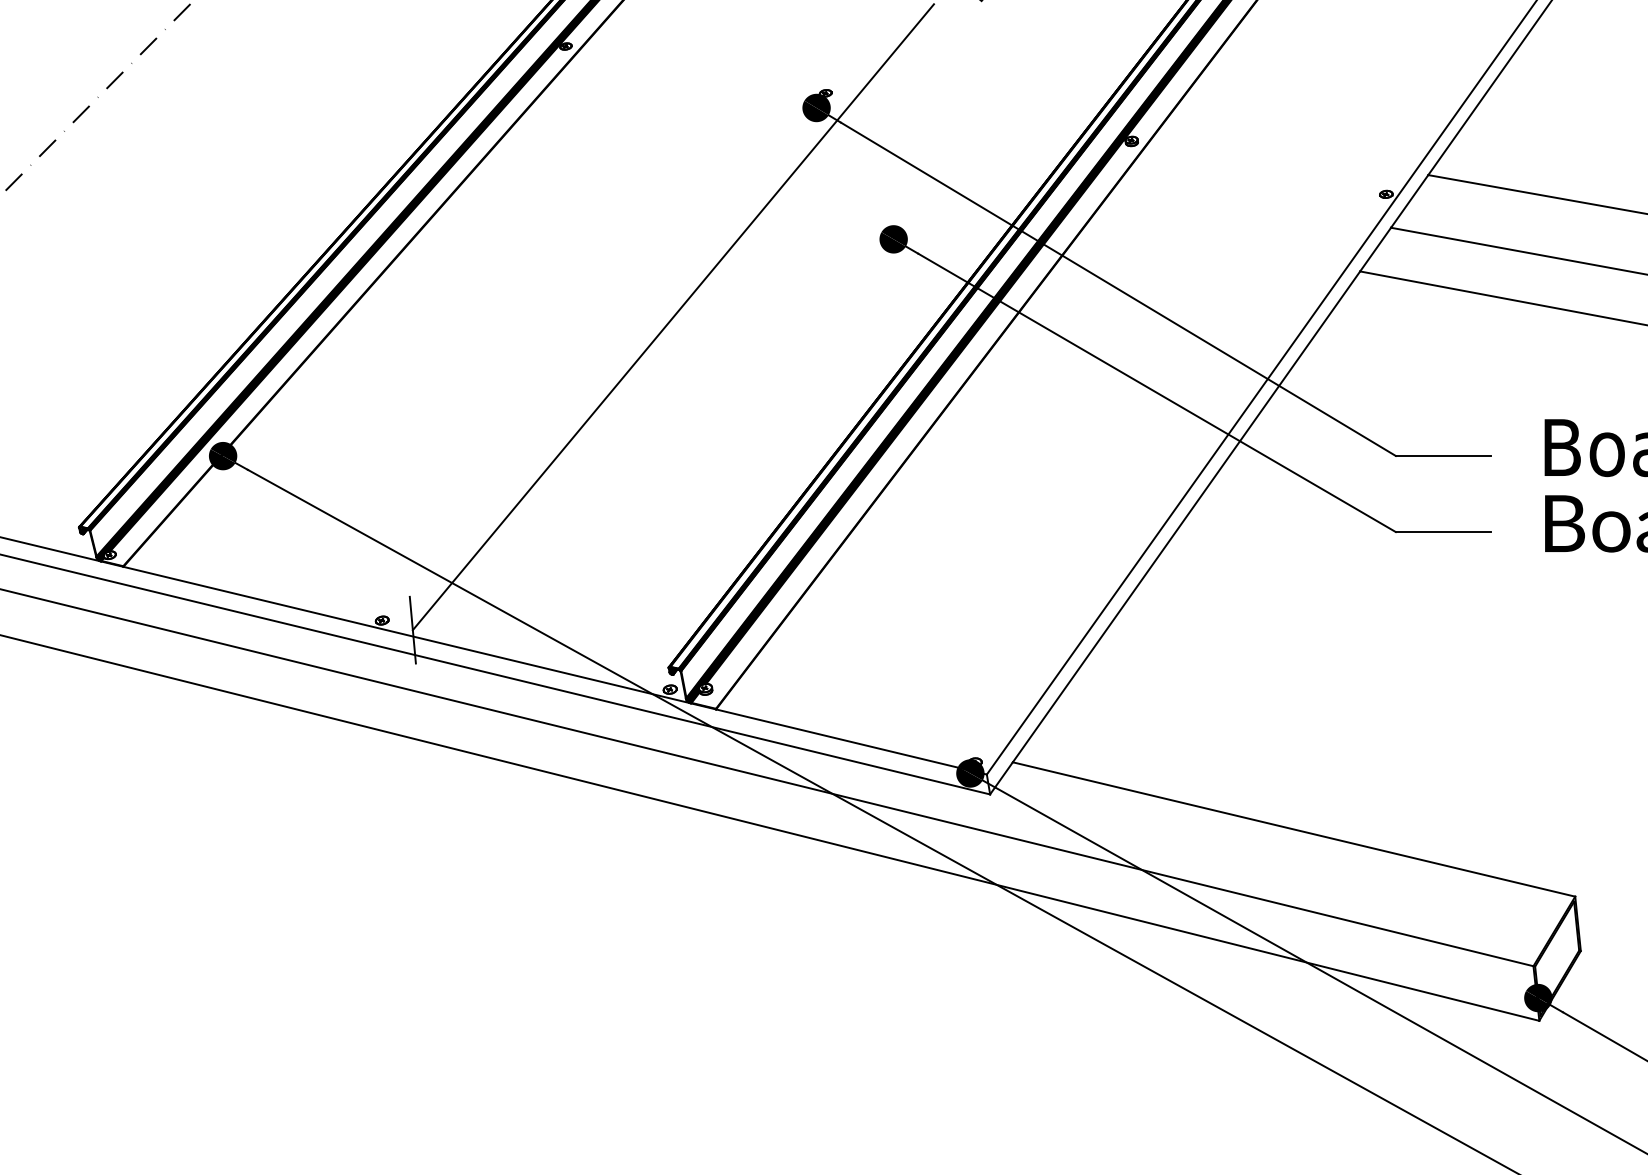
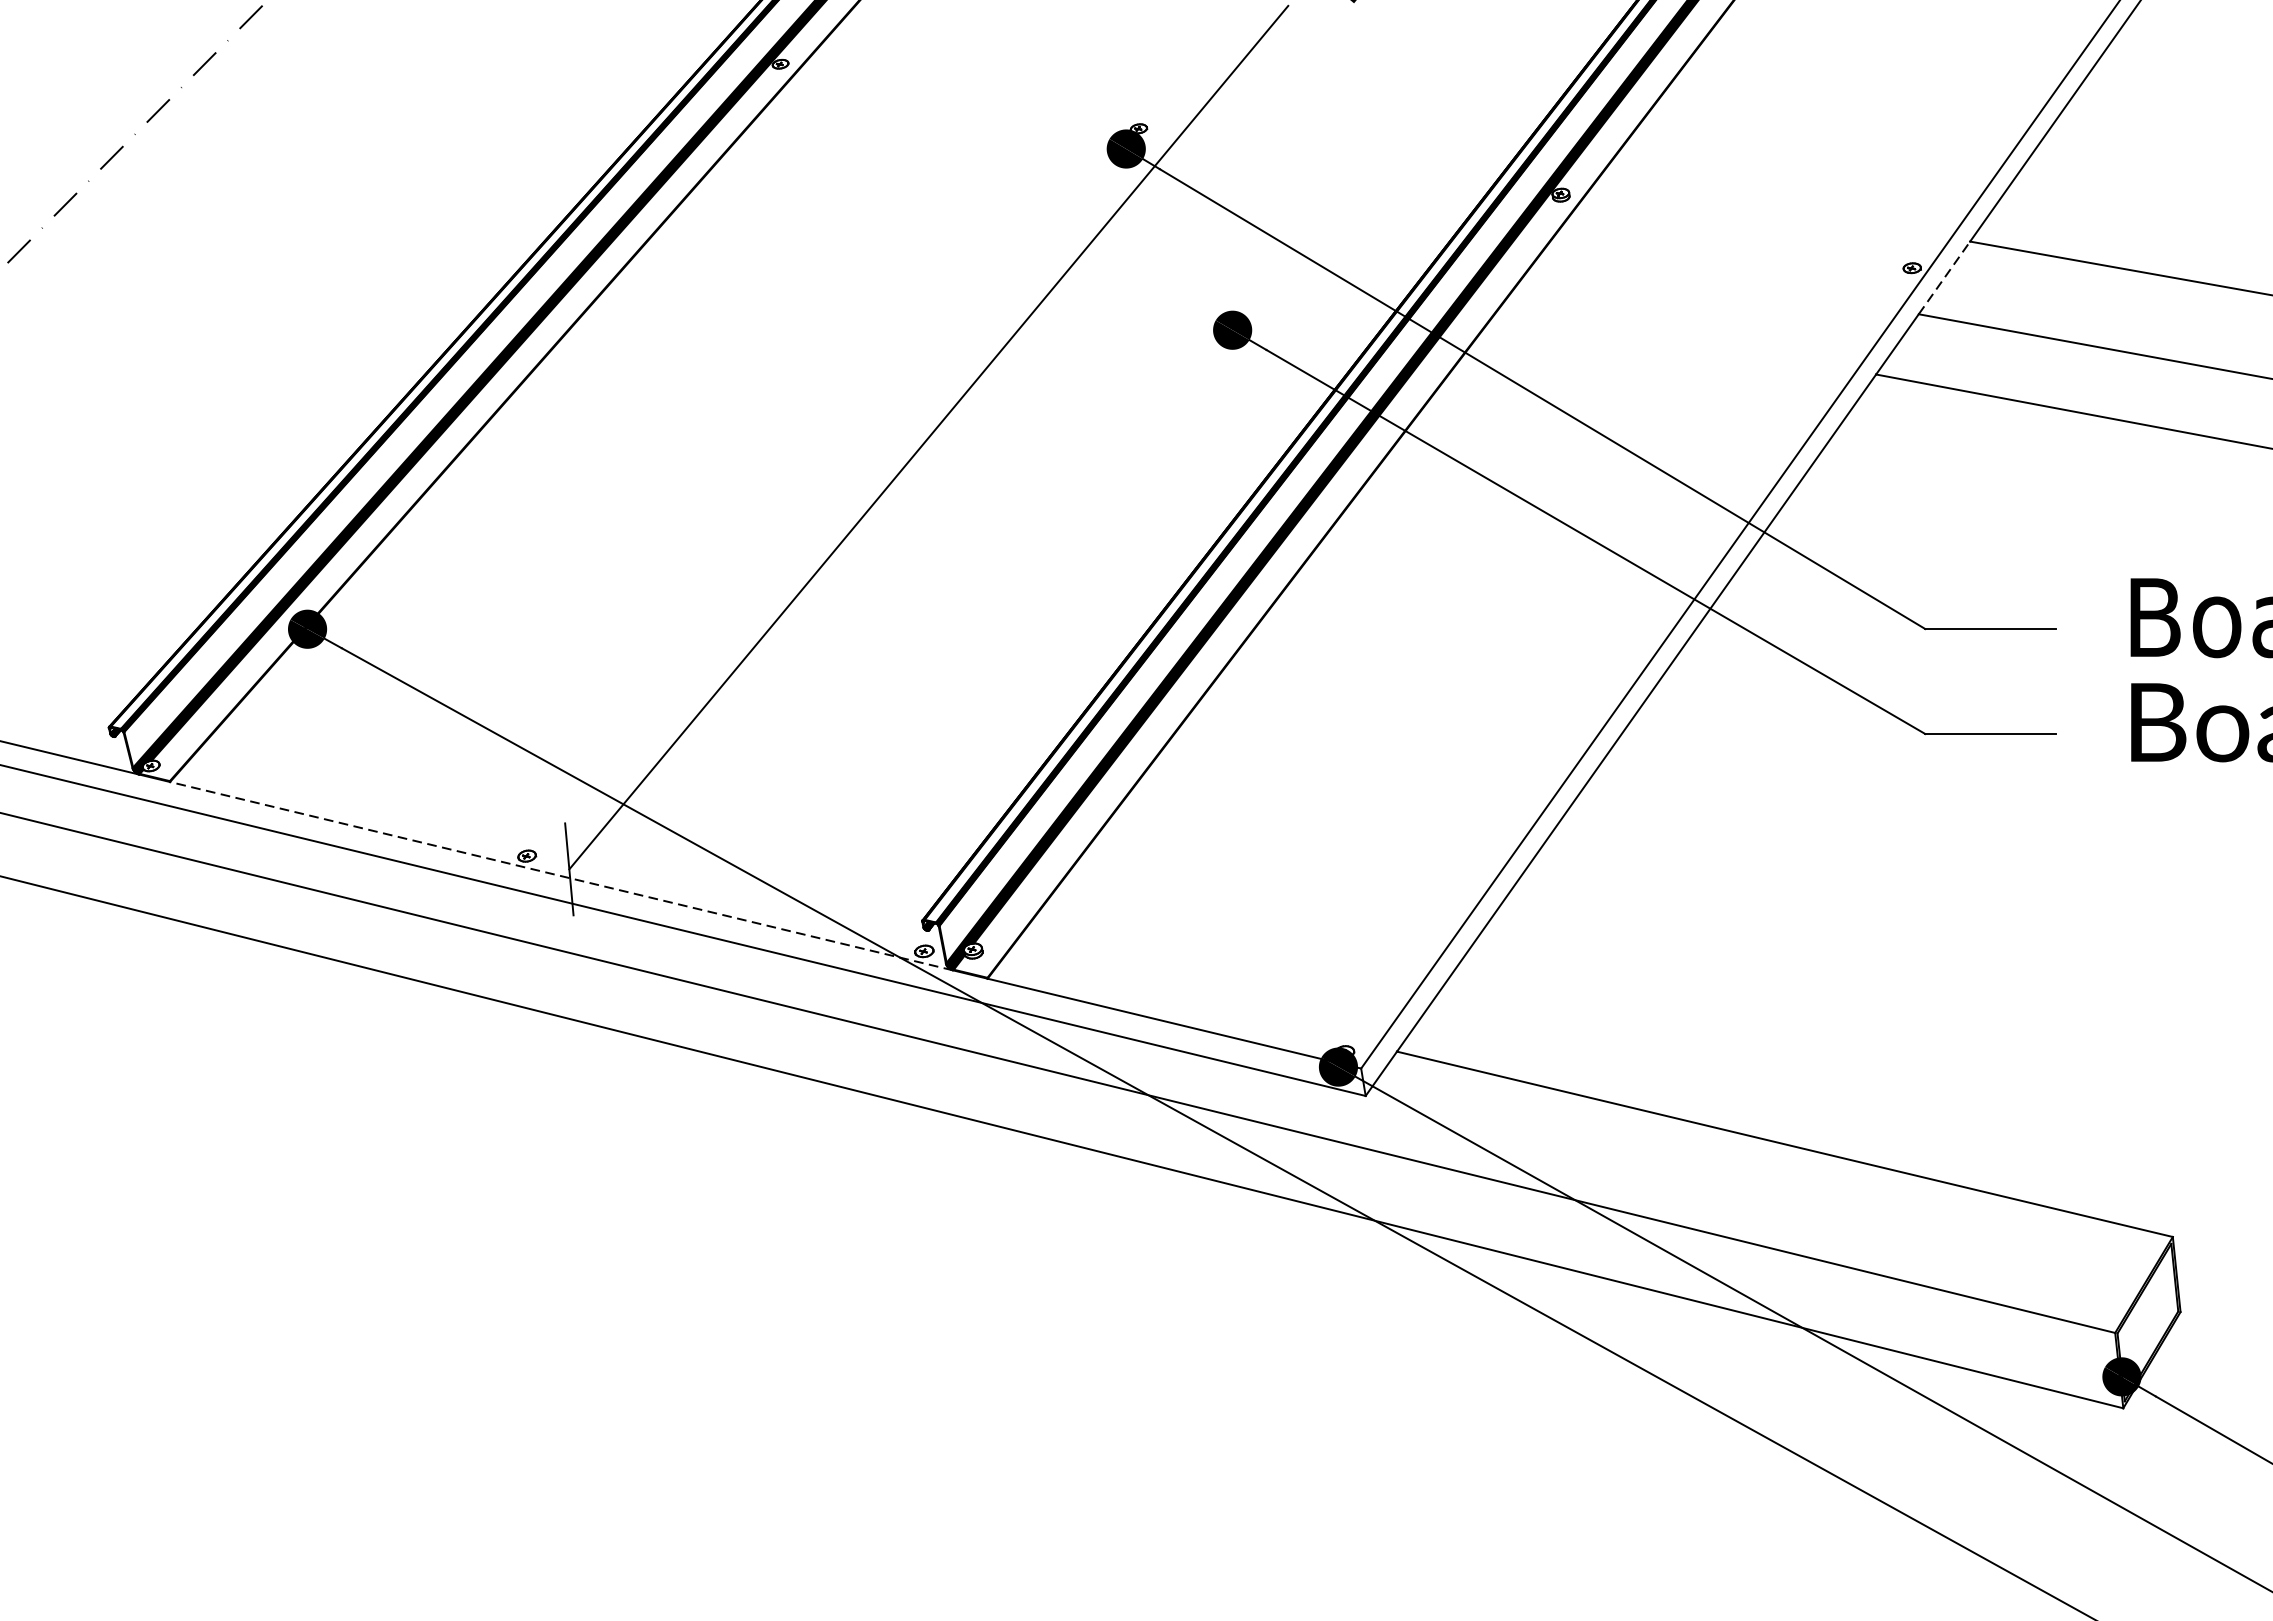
line: (1409, 201) -> (1944, 278), solid -> dashed
line: (407, 635) -> (561, 876), solid -> dashed

